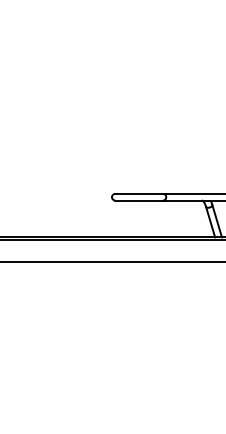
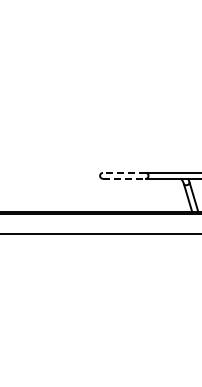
line: (138, 193) -> (123, 172), solid -> dashed
line: (139, 200) -> (124, 178), solid -> dashed

